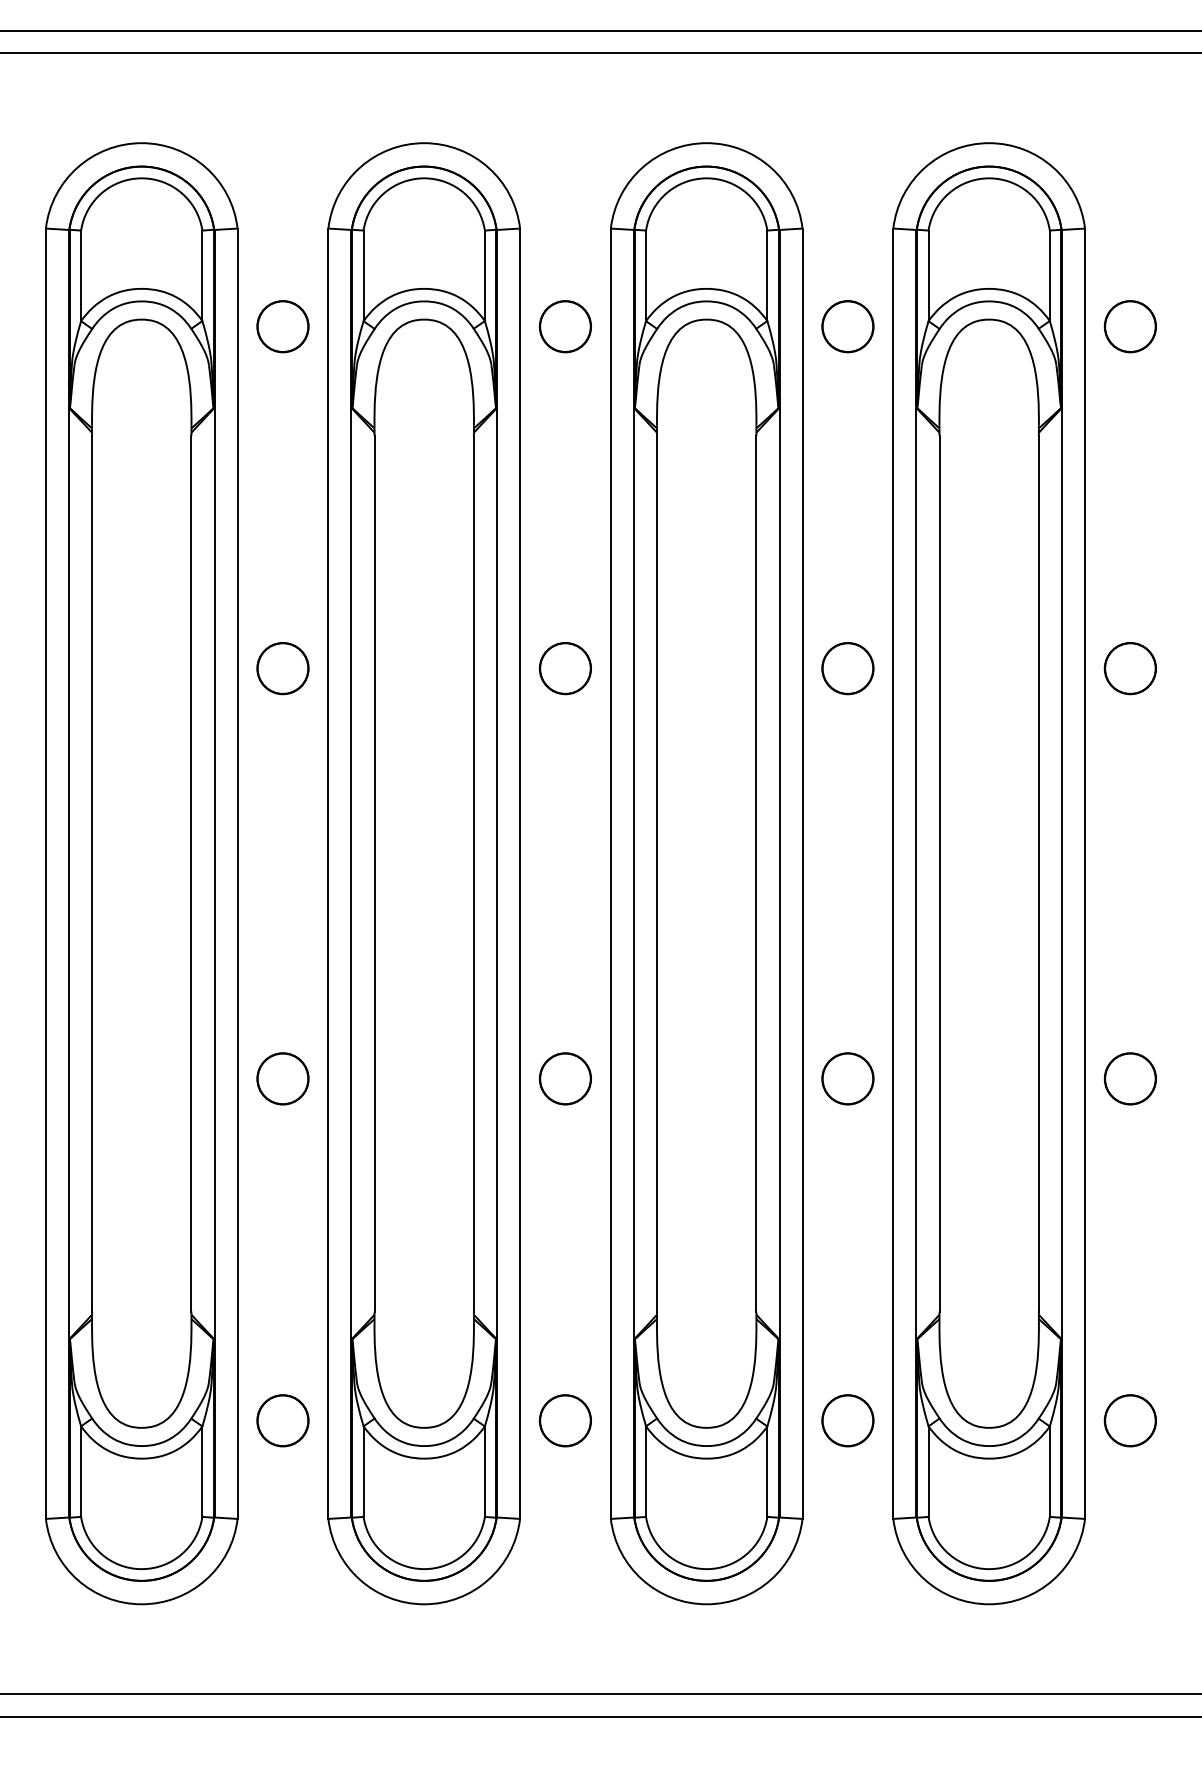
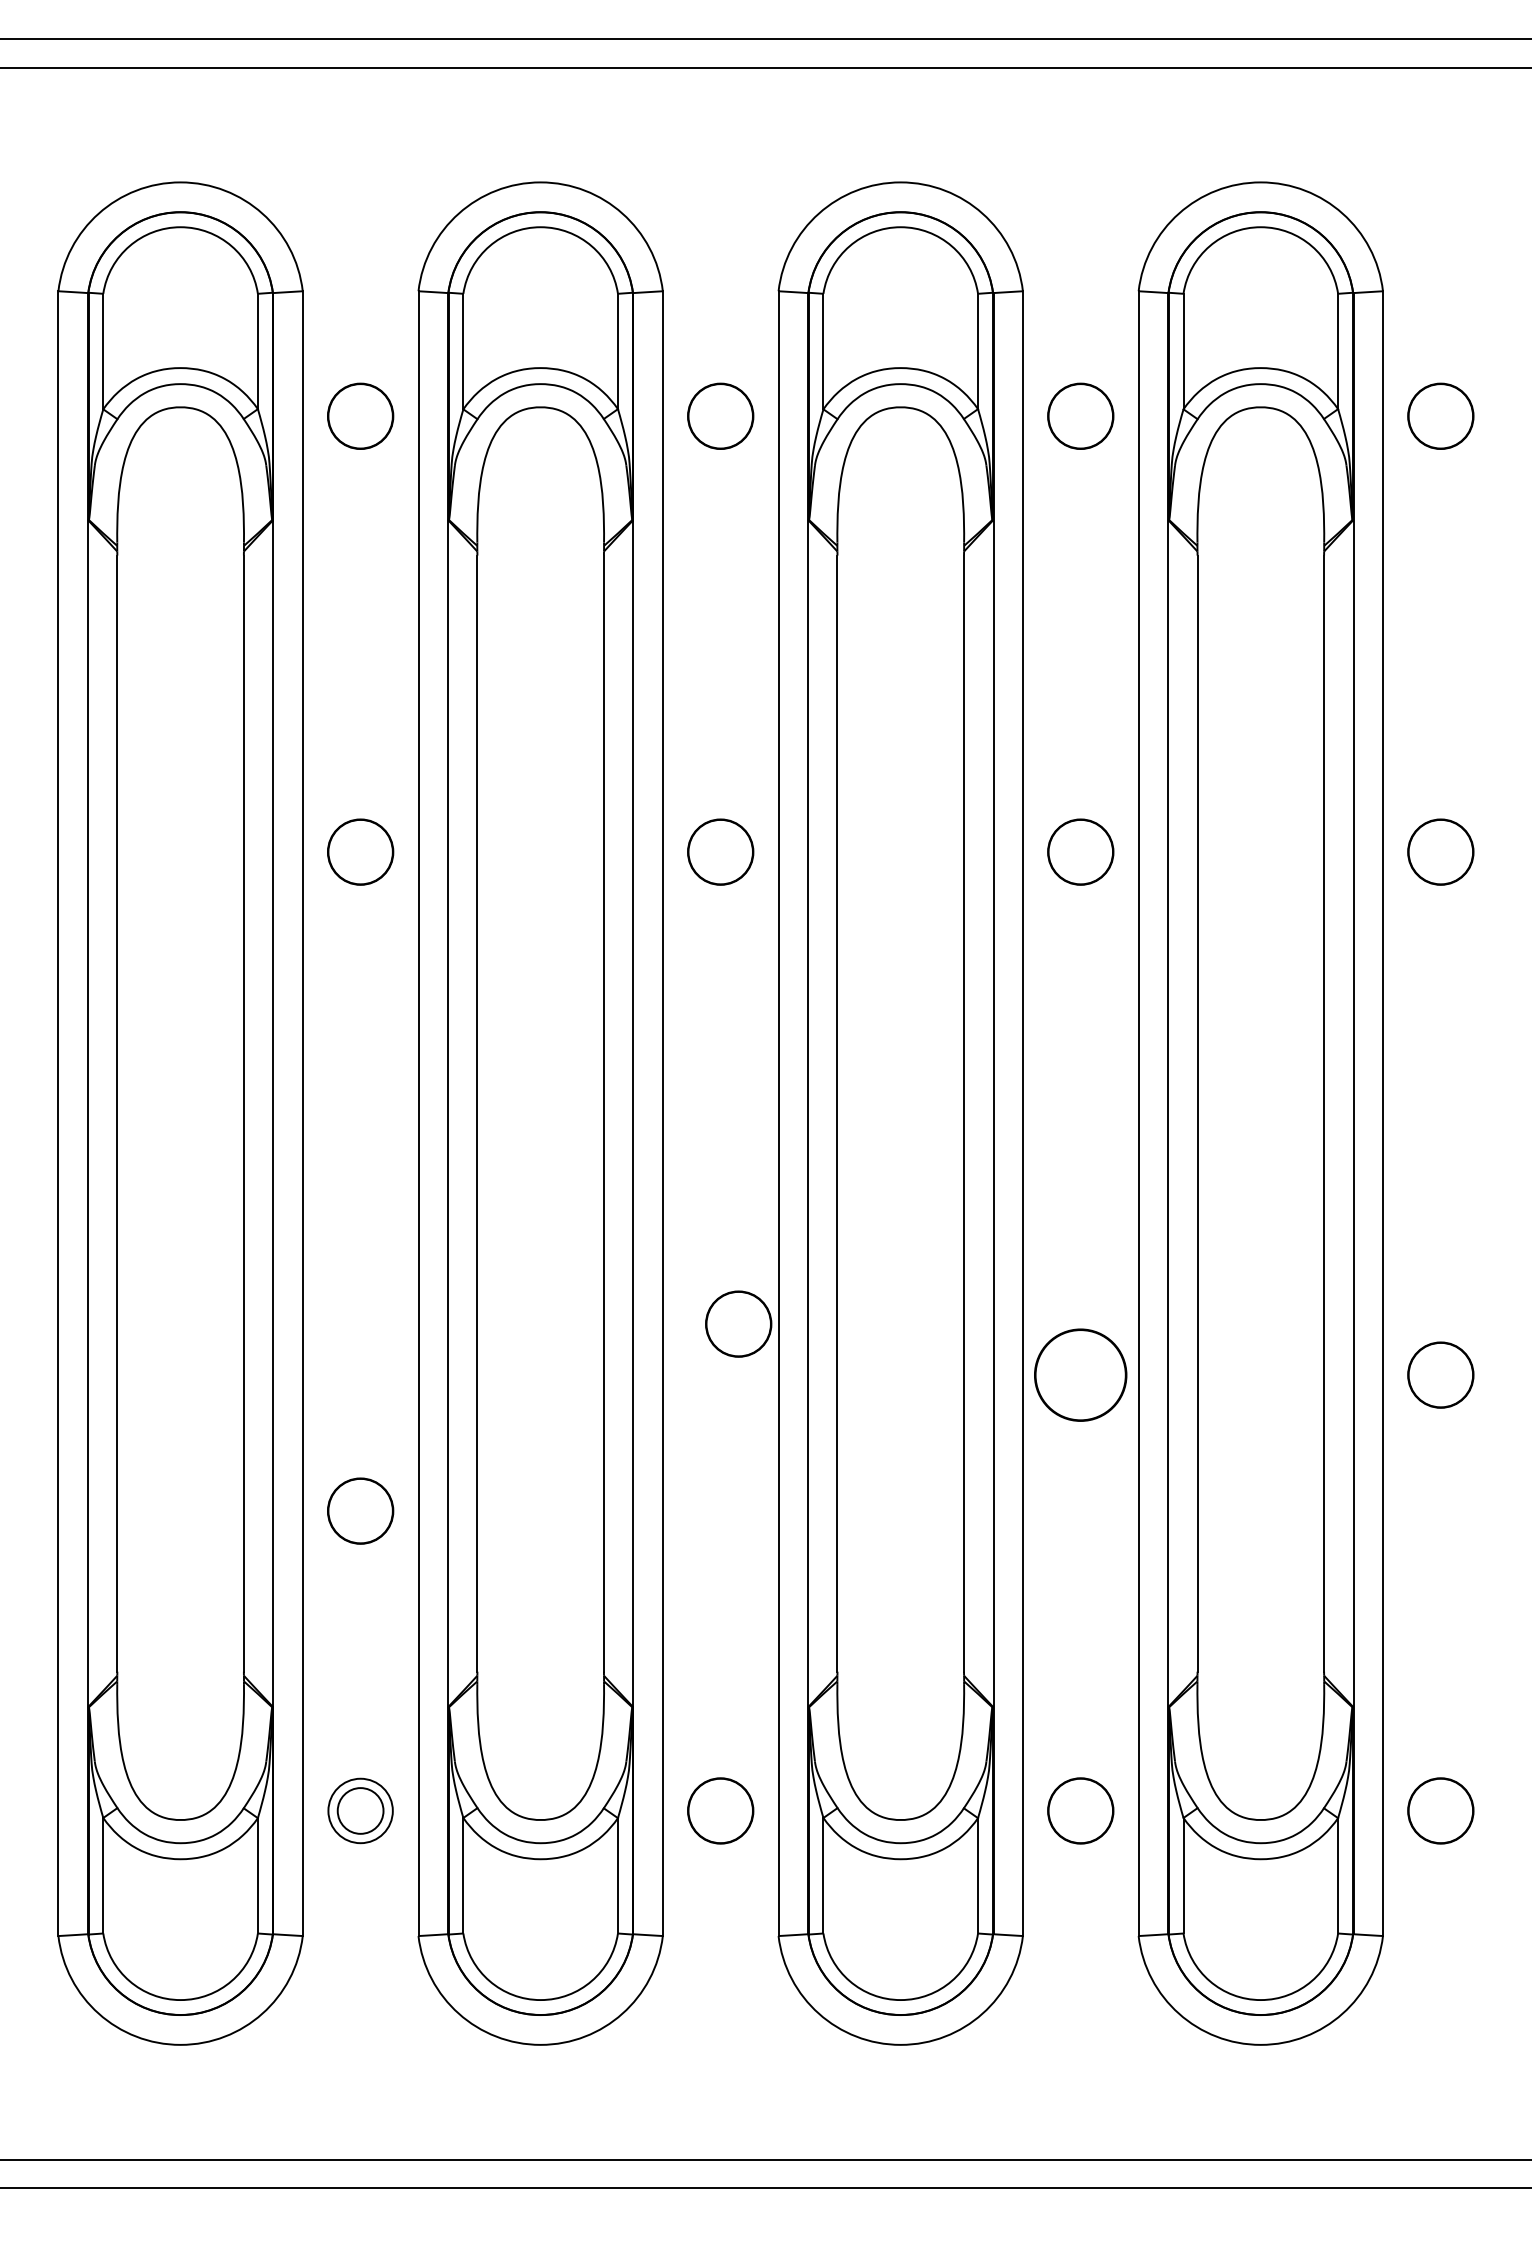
circle: (282, 1078) -> (360, 1510), moved
circle: (565, 1078) -> (738, 1323), moved
circle: (847, 1078) -> (1080, 1374), size x1.4
circle: (282, 1420) -> (360, 1810), size x0.7

